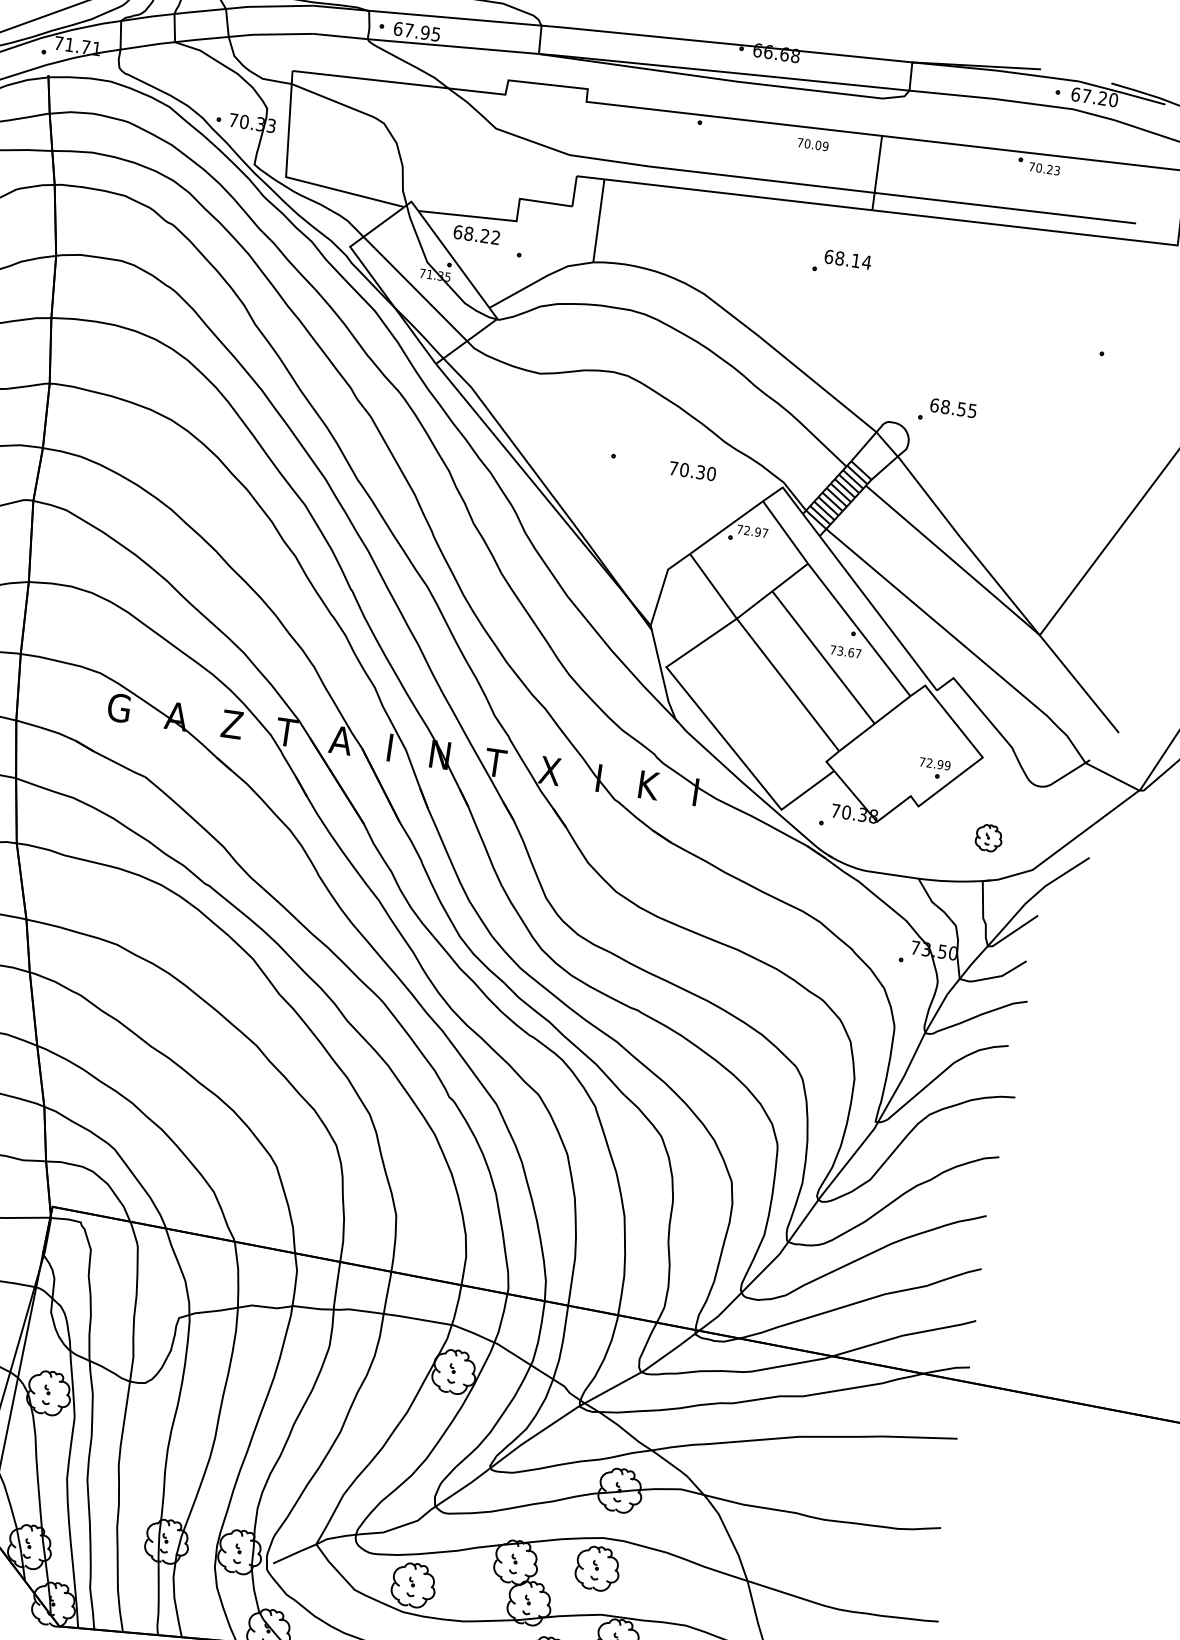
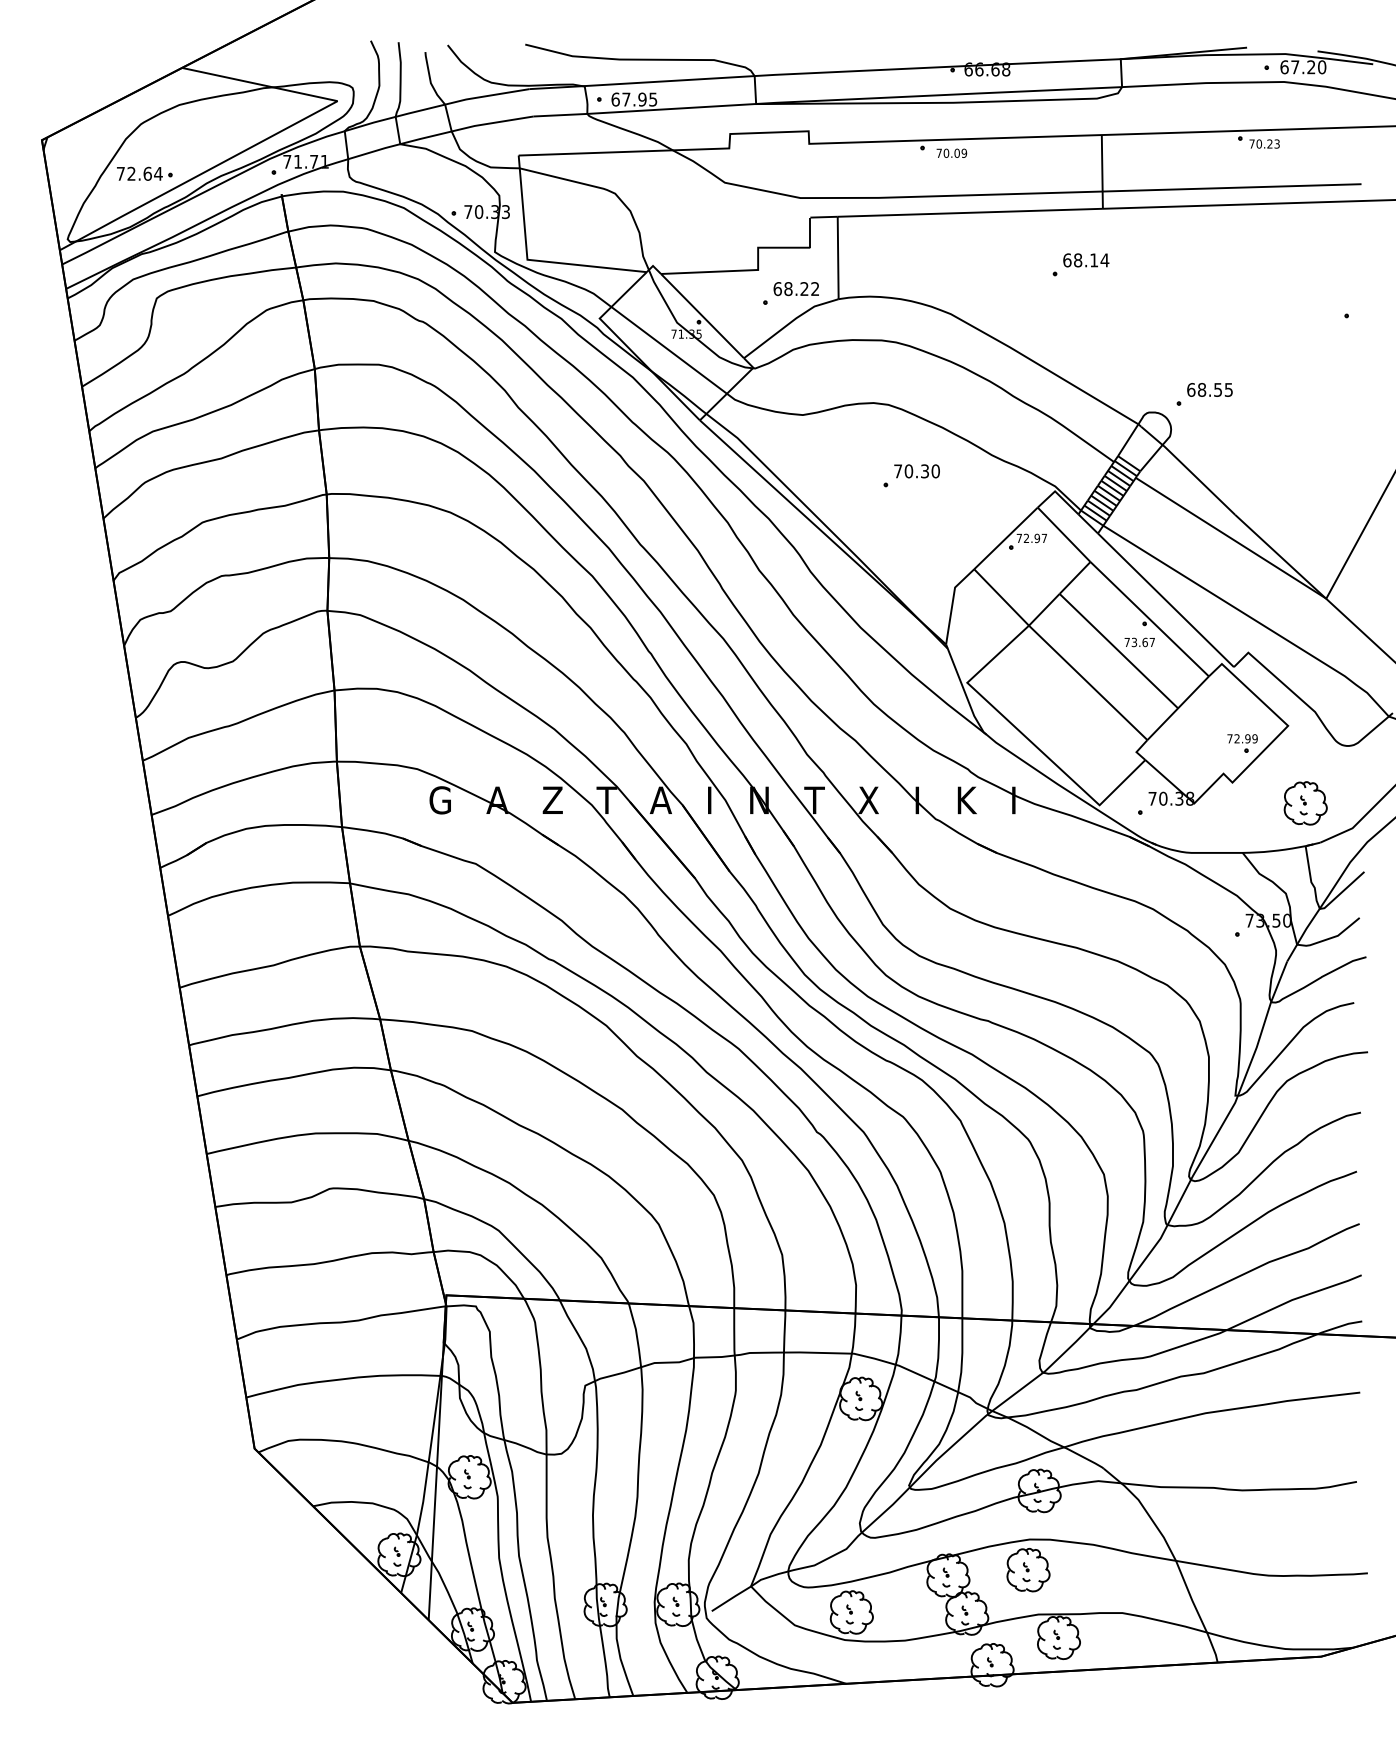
text: (812, 143) -> (951, 152), moved
text: (475, 235) -> (795, 289), moved
text: (692, 471) -> (916, 471), moved
part: (988, 838) -> (1305, 803), size x1.67

